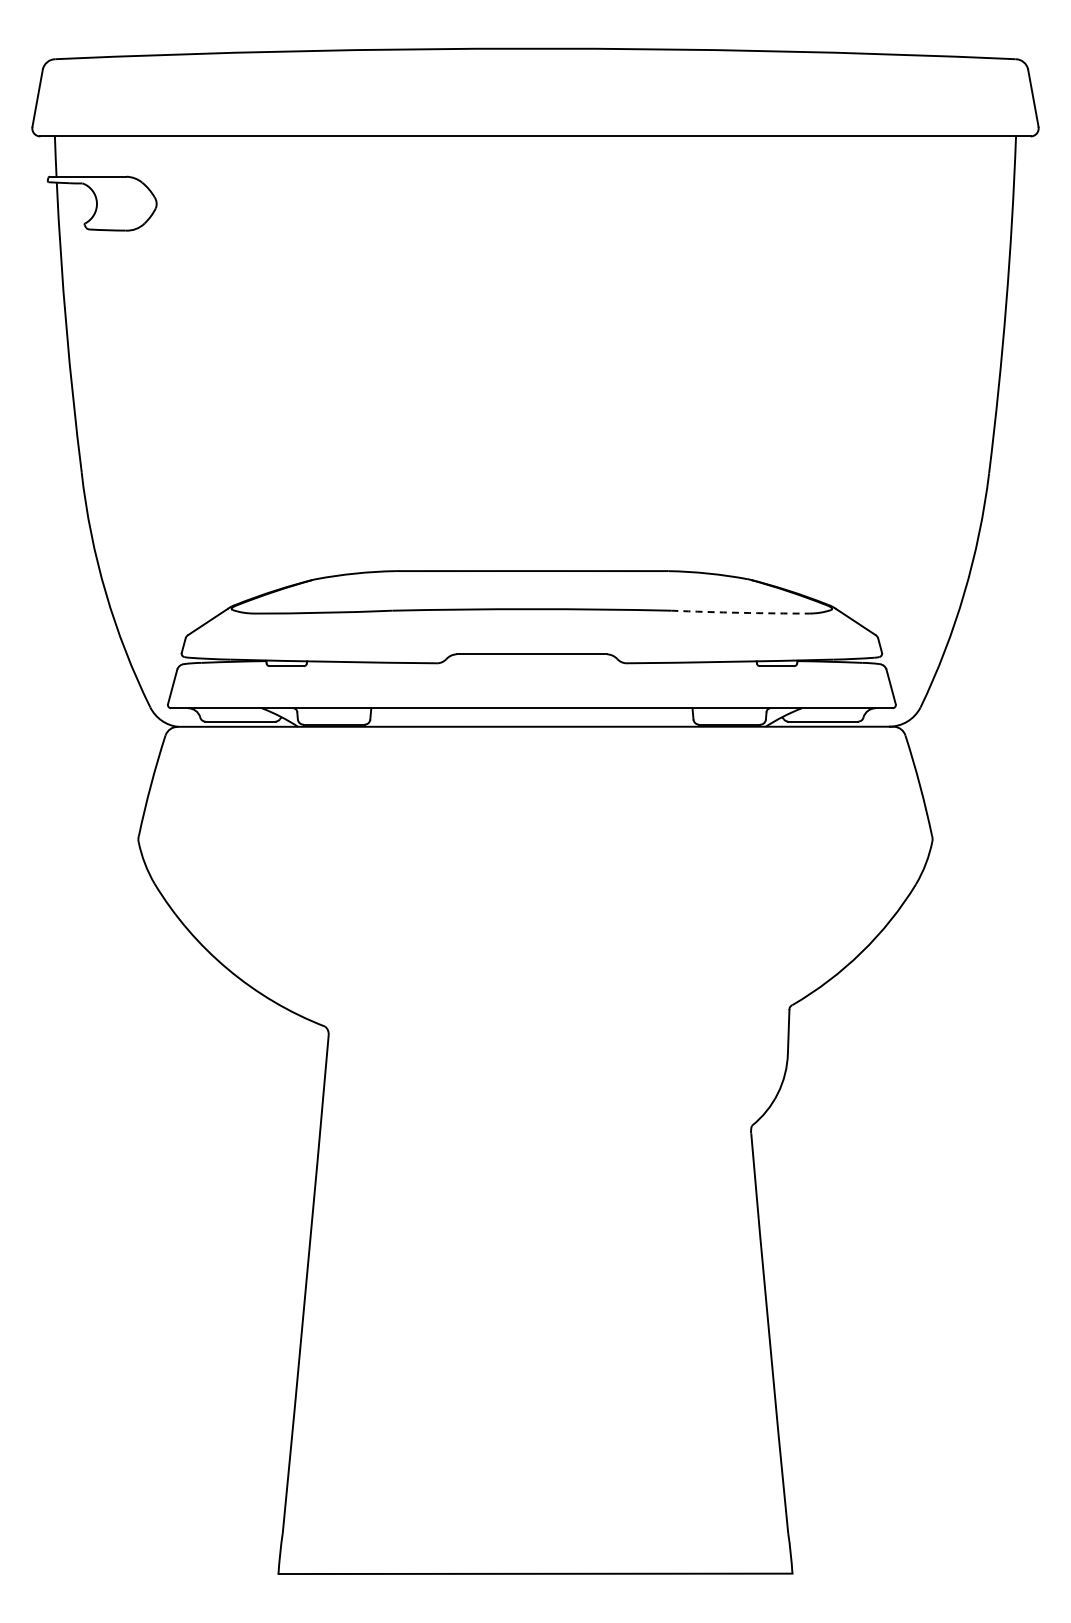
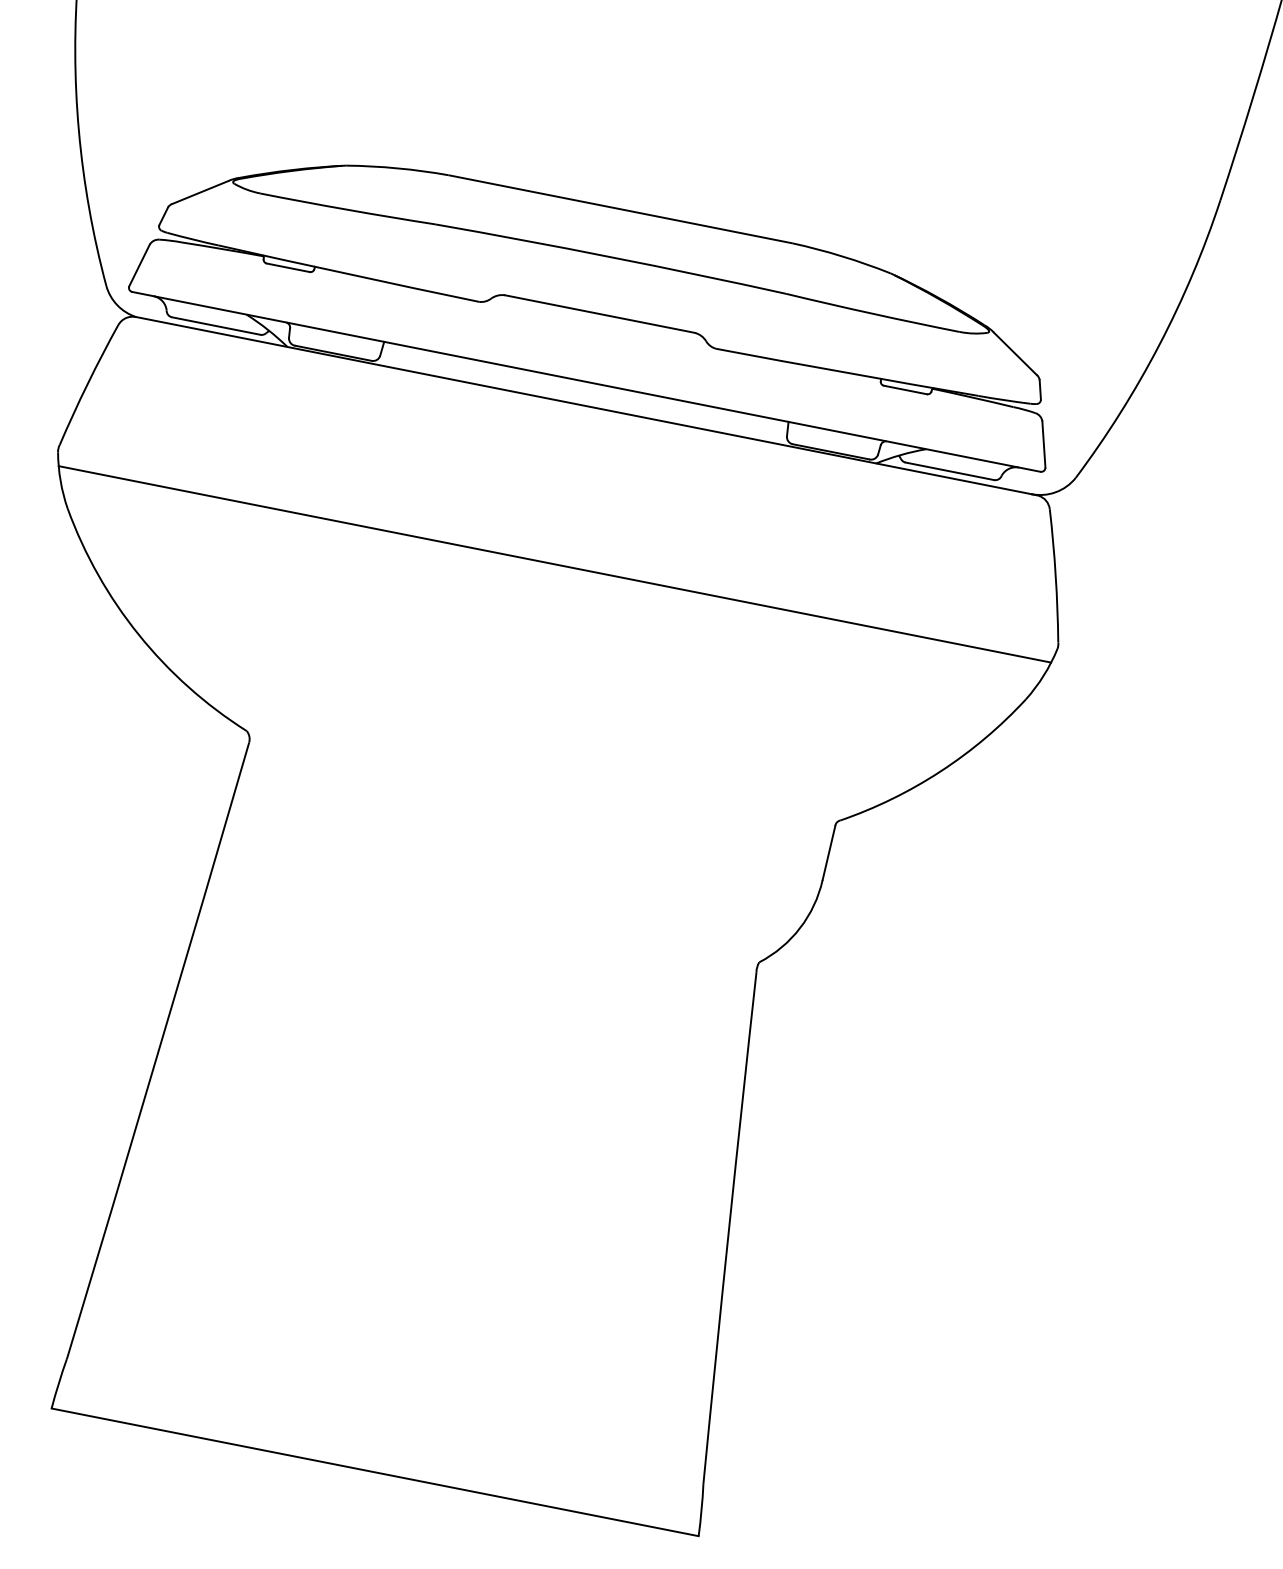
arc: (740, 612) -> (872, 313), dashed -> solid
line: (535, 852) -> (554, 564), added

